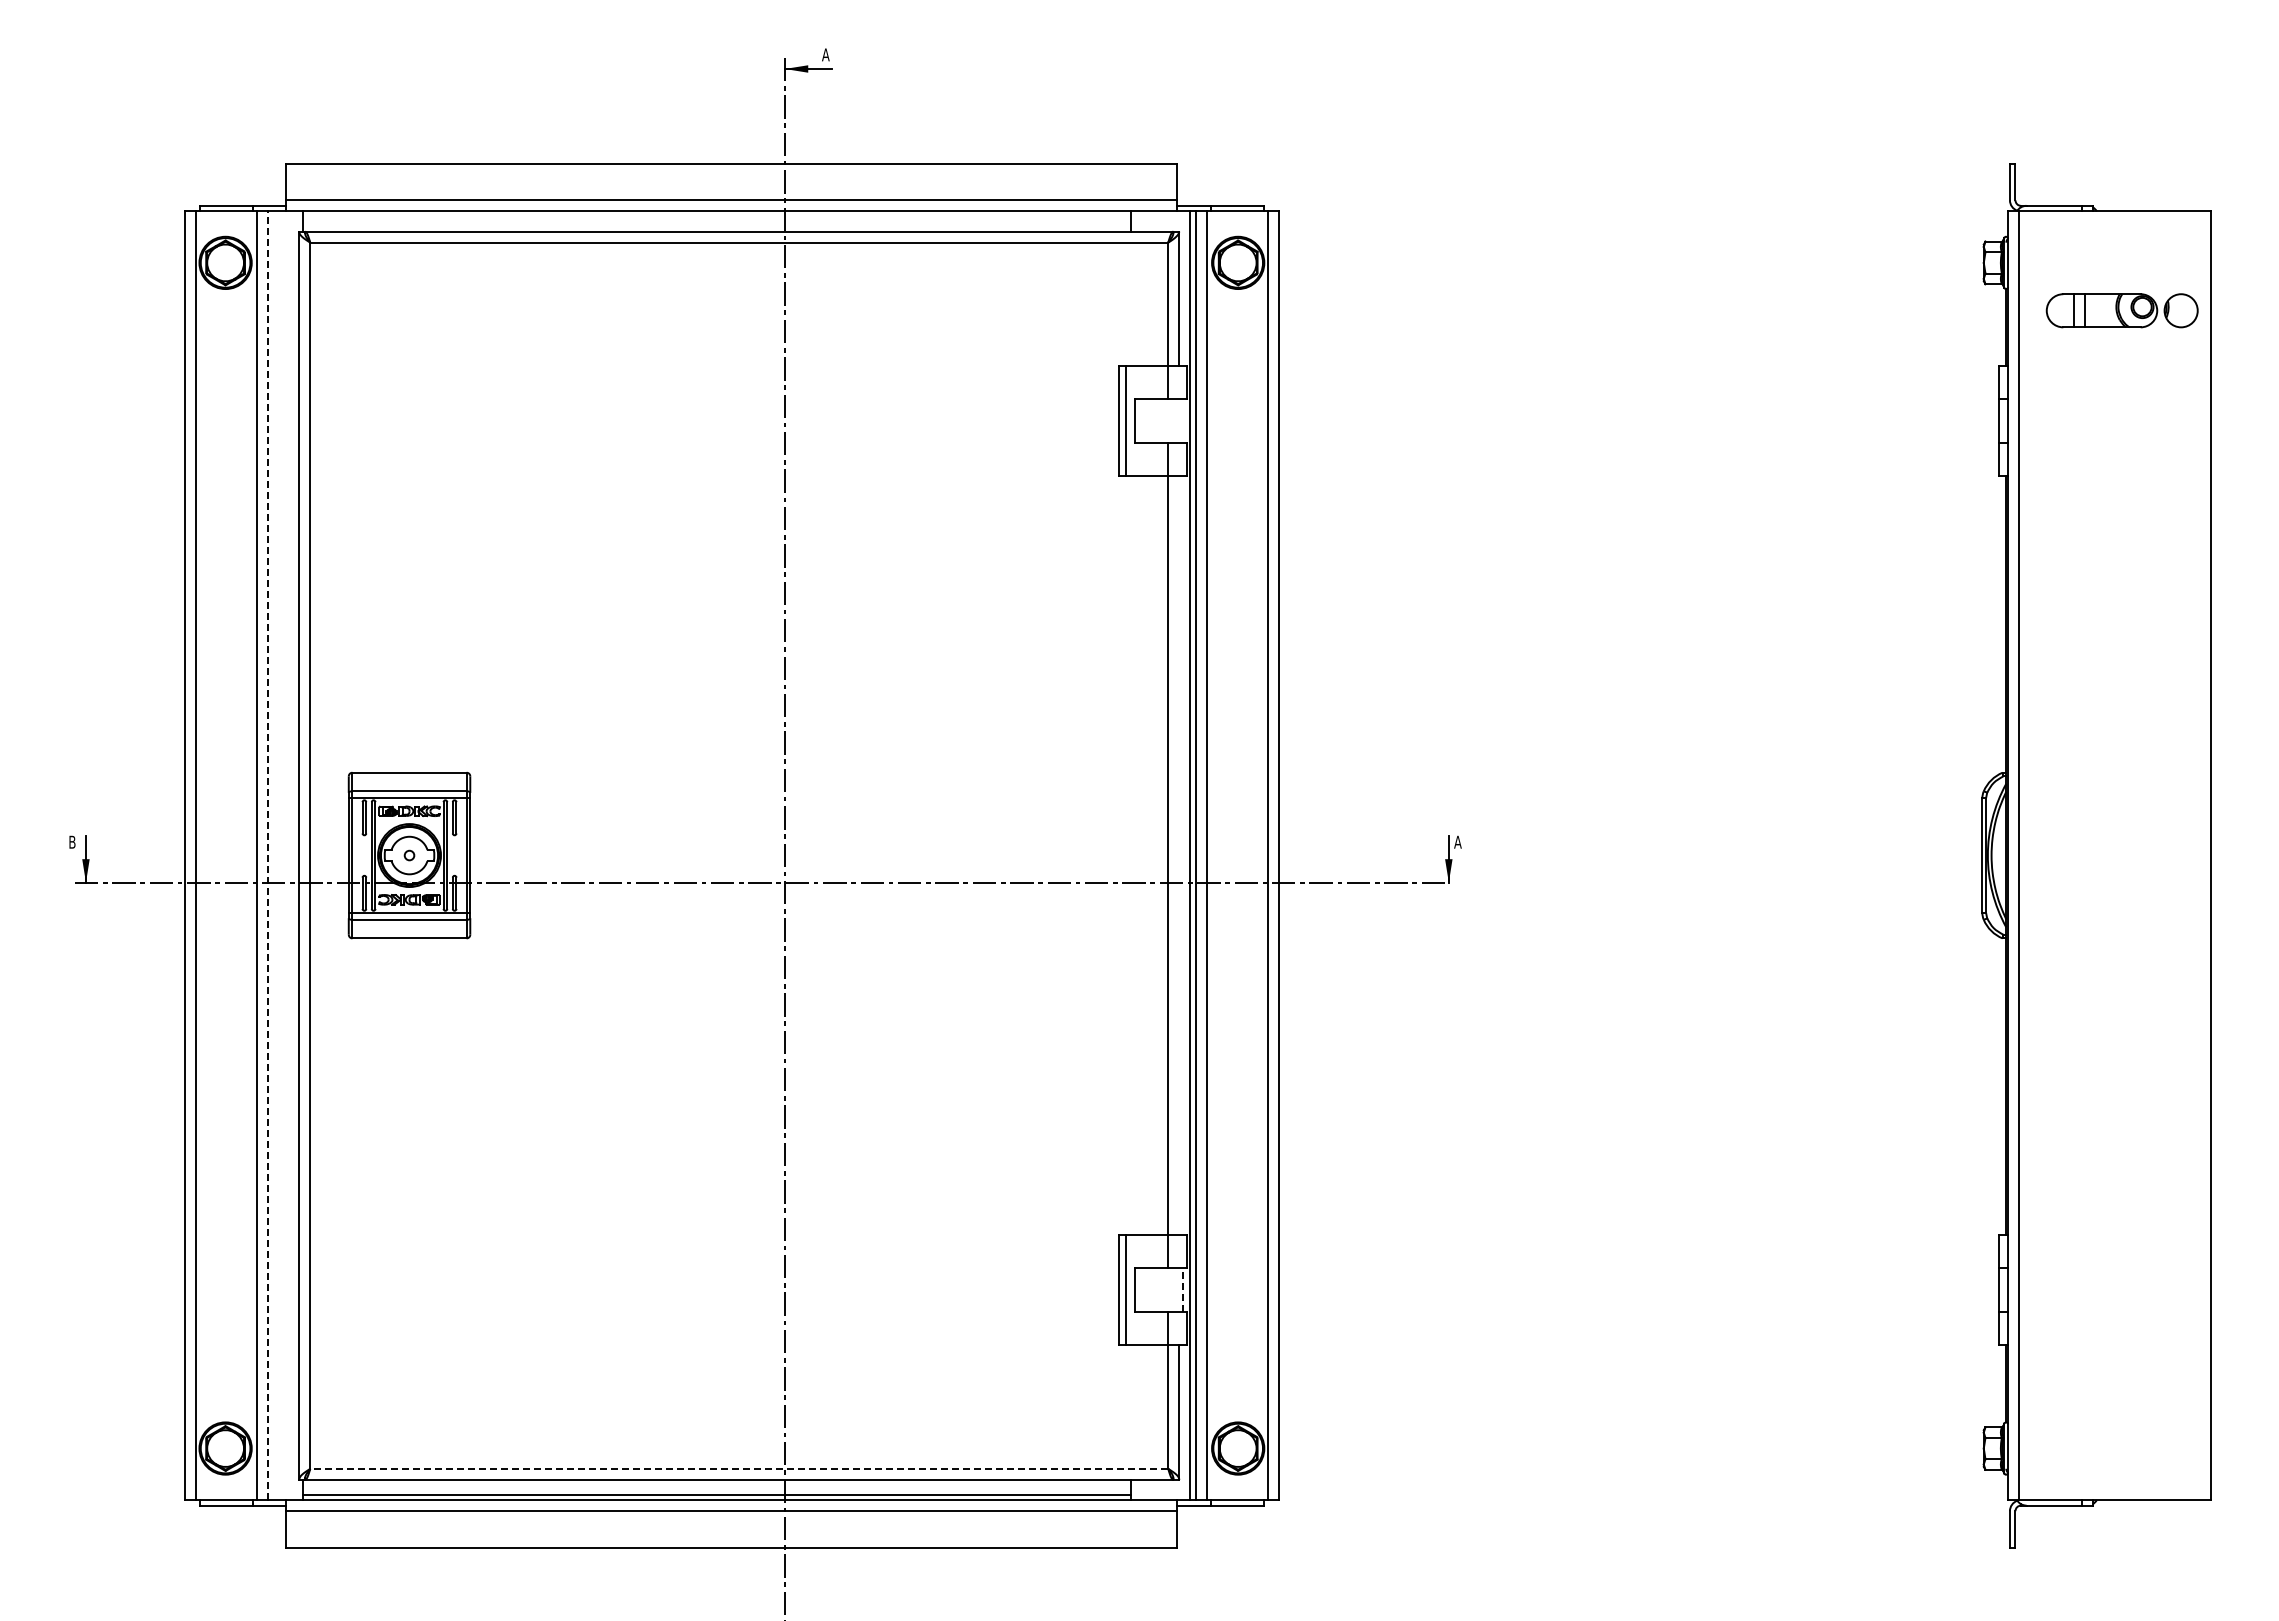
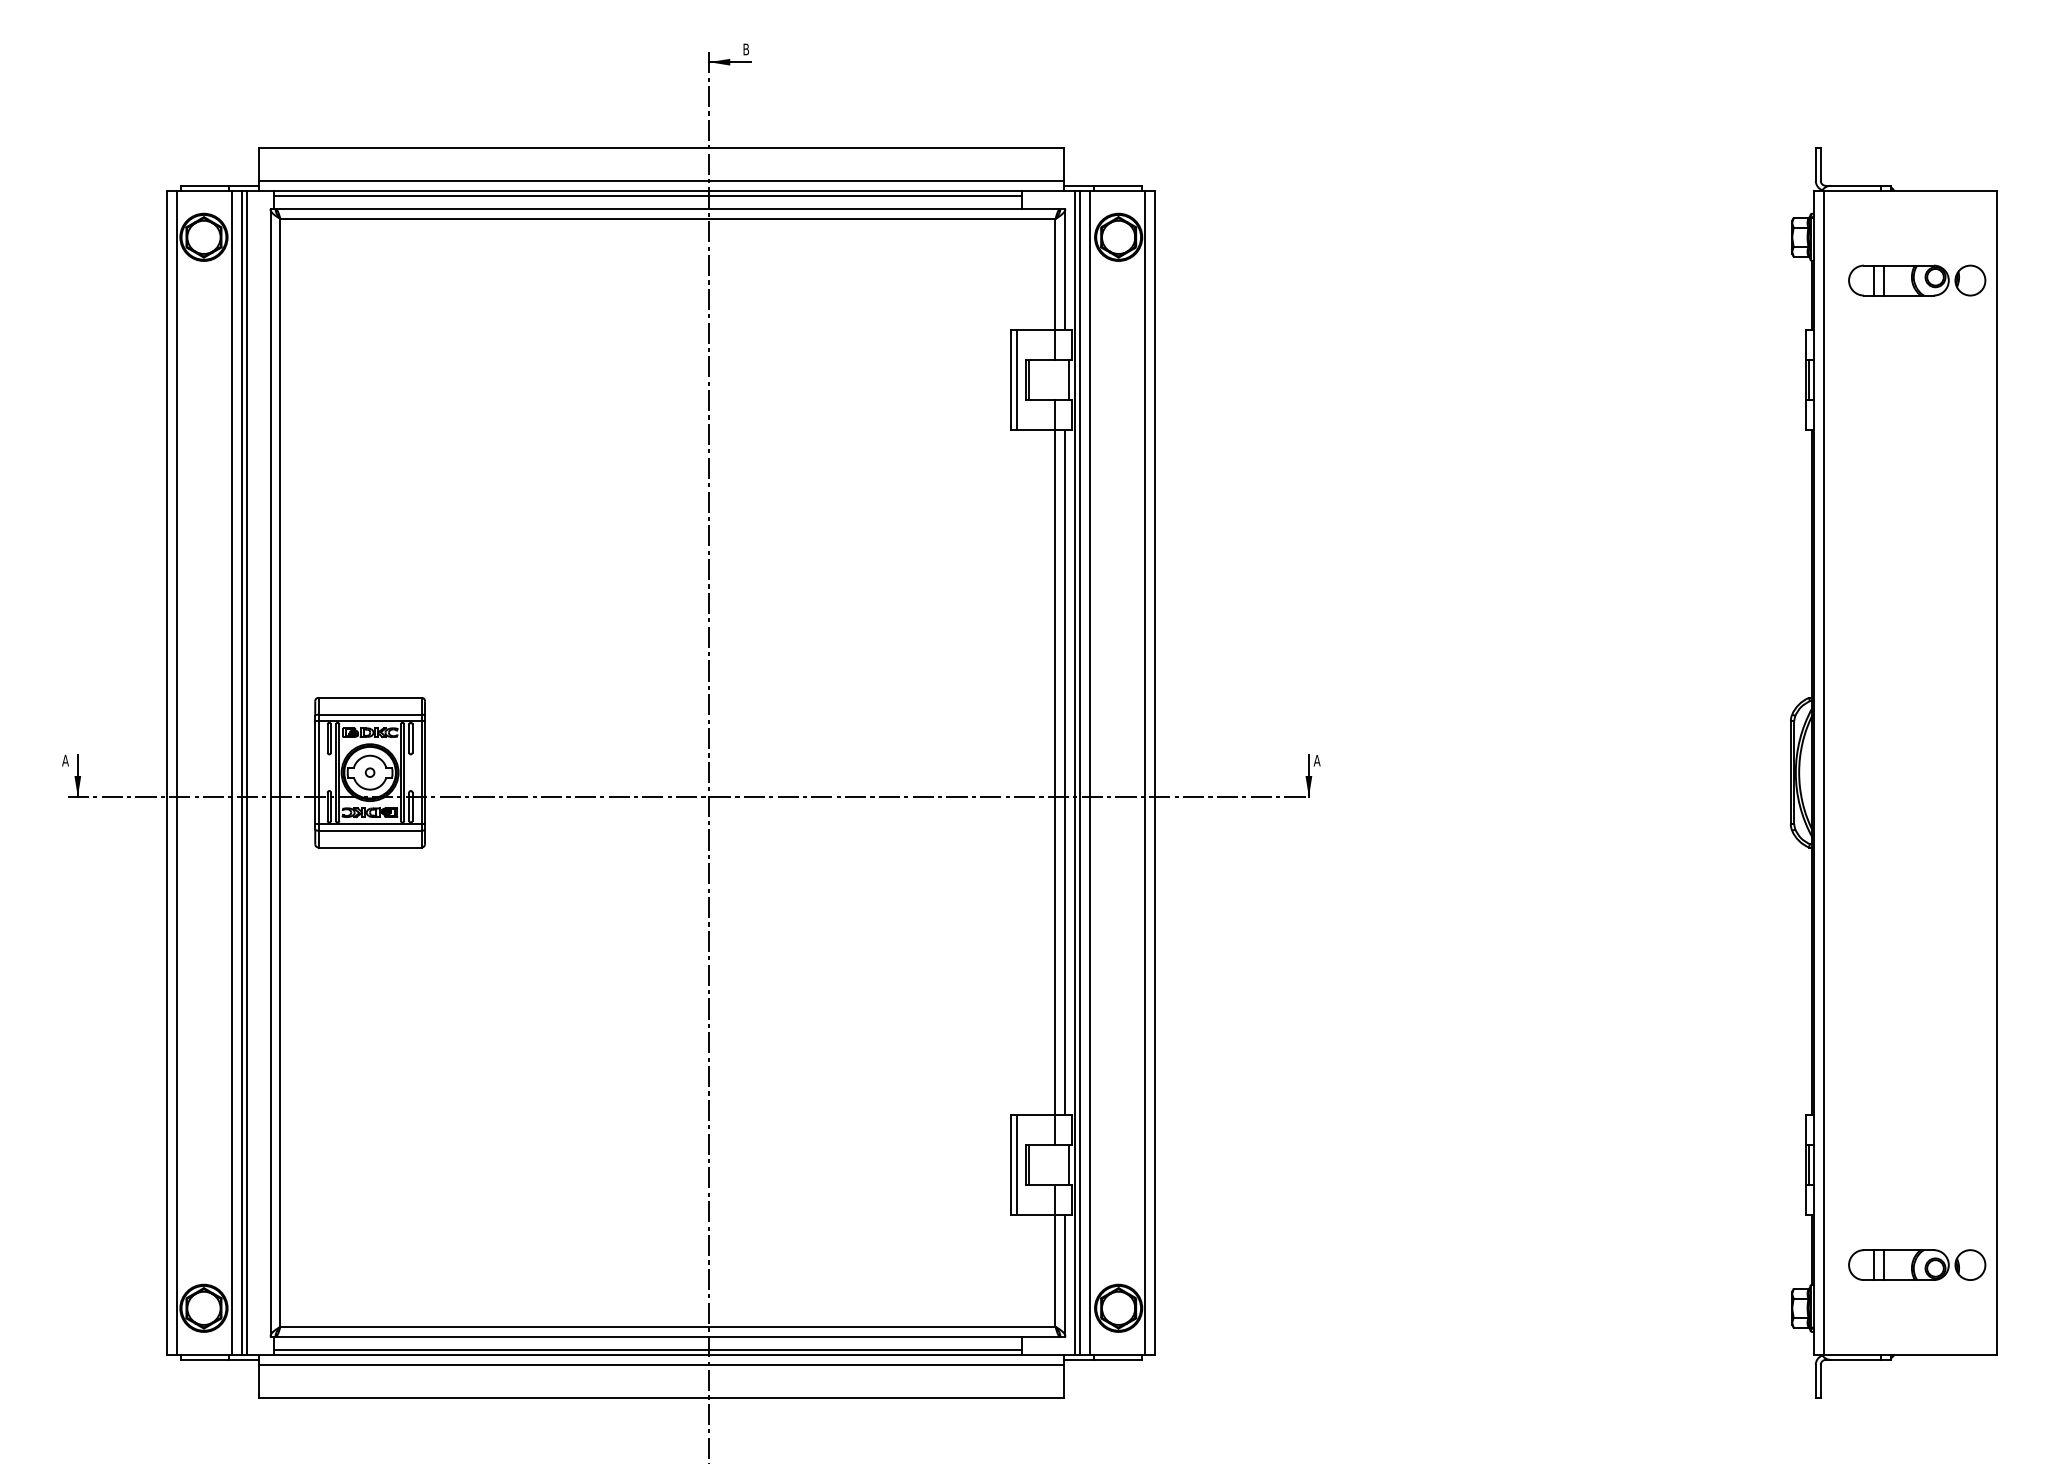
text: (825, 54) -> (745, 49), A -> B
line: (716, 216) -> (647, 195), added
line: (1138, 421) -> (1028, 380), added
line: (1182, 421) -> (1068, 380), added
line: (2002, 421) -> (1809, 380), added
text: (72, 841) -> (65, 760), B -> A
line: (267, 855) -> (241, 772), dashed -> solid
line: (273, 855) -> (247, 772), added
line: (1179, 855) -> (1065, 772), added
line: (1182, 1289) -> (1068, 1164), dashed -> solid
line: (1138, 1290) -> (1028, 1165), added
line: (2002, 1290) -> (1809, 1165), added
part: (2121, 1400) -> (1916, 1264), added
line: (739, 1468) -> (668, 1326), dashed -> solid

